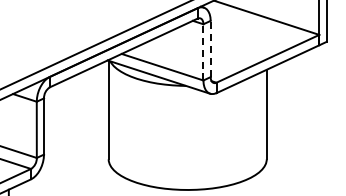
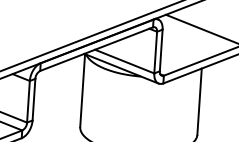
line: (210, 48) -> (161, 50), dashed -> solid
line: (203, 51) -> (155, 51), dashed -> solid

